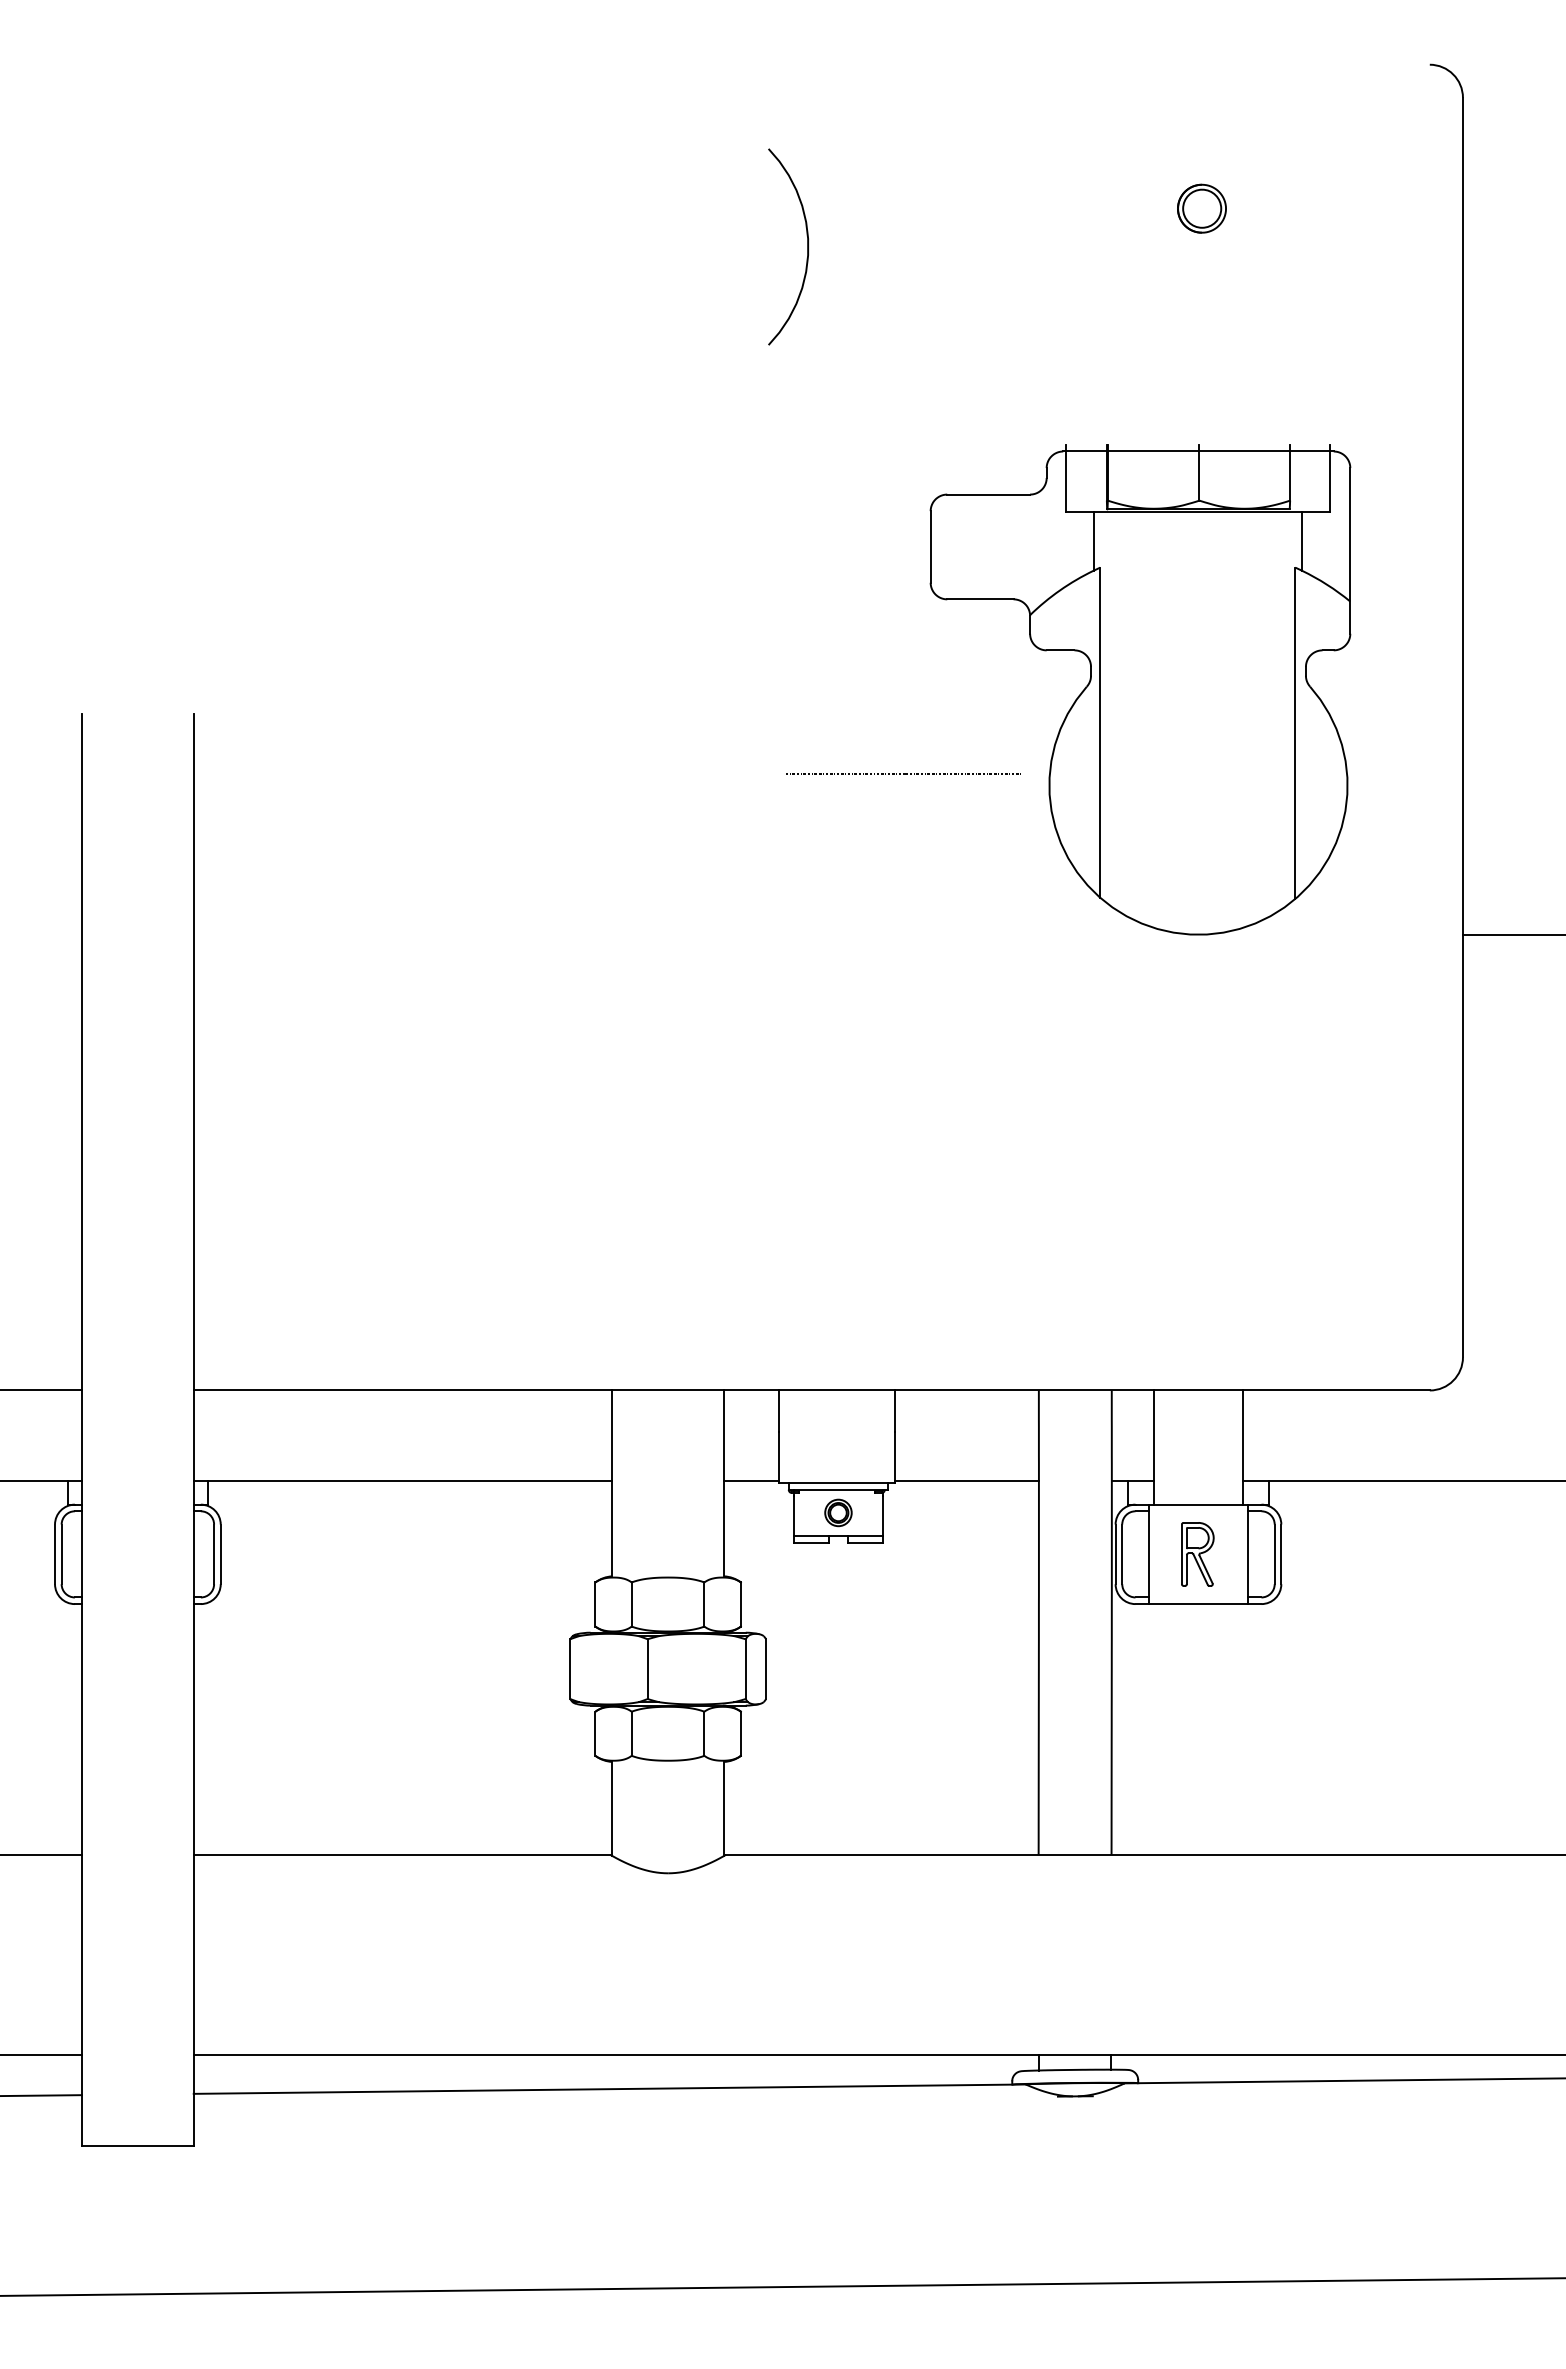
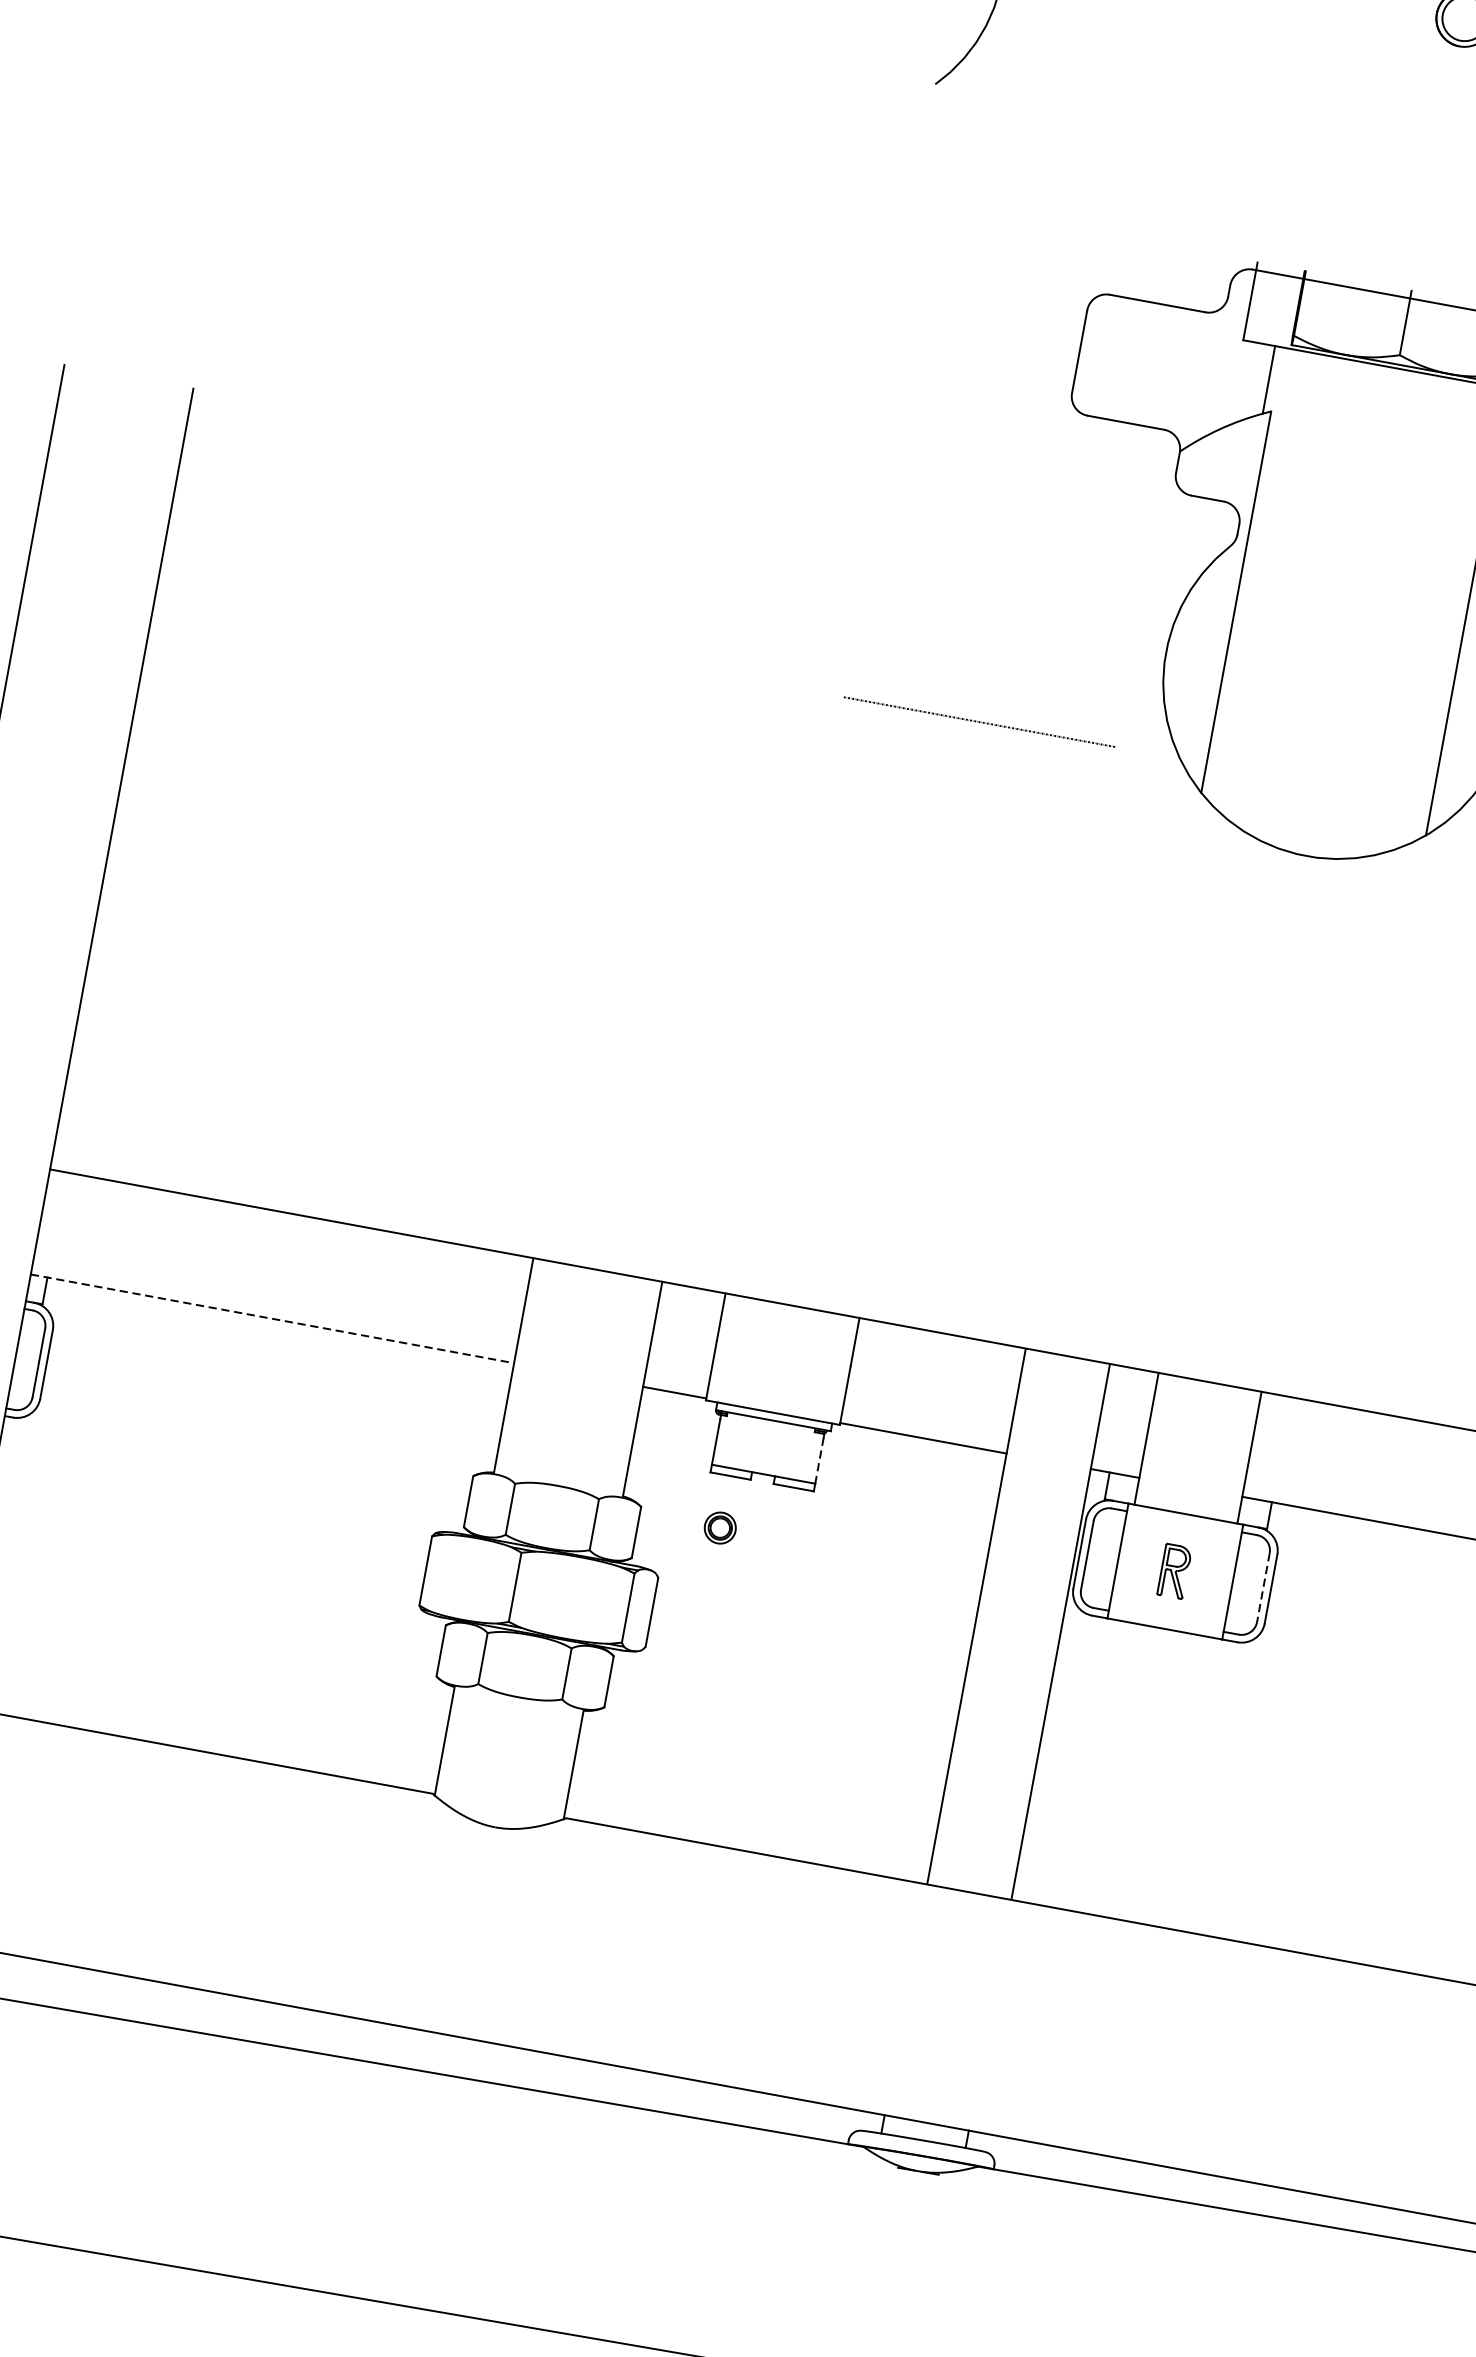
line: (903, 773) -> (979, 721), moved
line: (403, 1481) -> (273, 1318), solid -> dashed
part: (838, 1512) -> (720, 1527), moved
line: (883, 1516) -> (819, 1461), solid -> dashed
part: (1197, 1554) -> (1174, 1571), size x0.7
line: (1274, 1554) -> (1263, 1587), solid -> dashed

